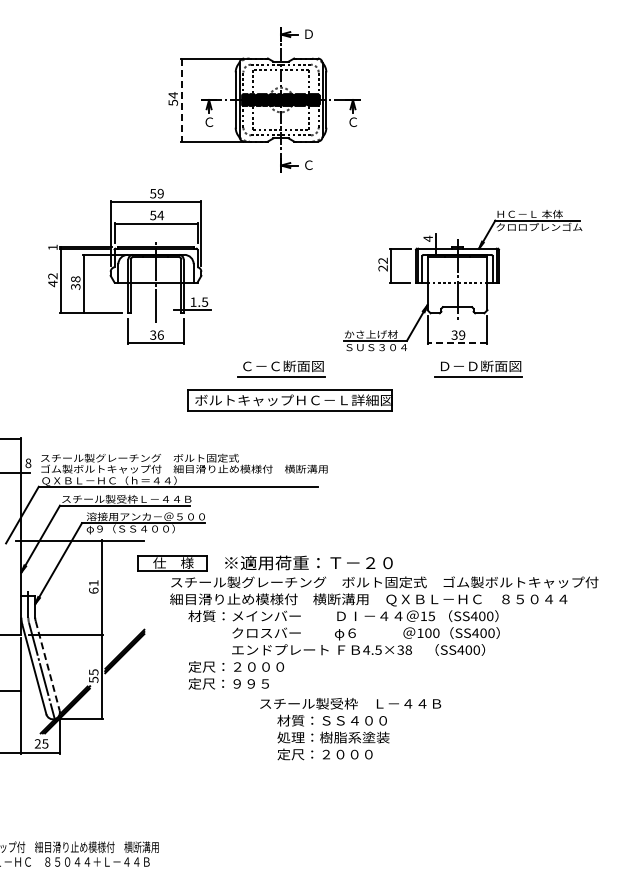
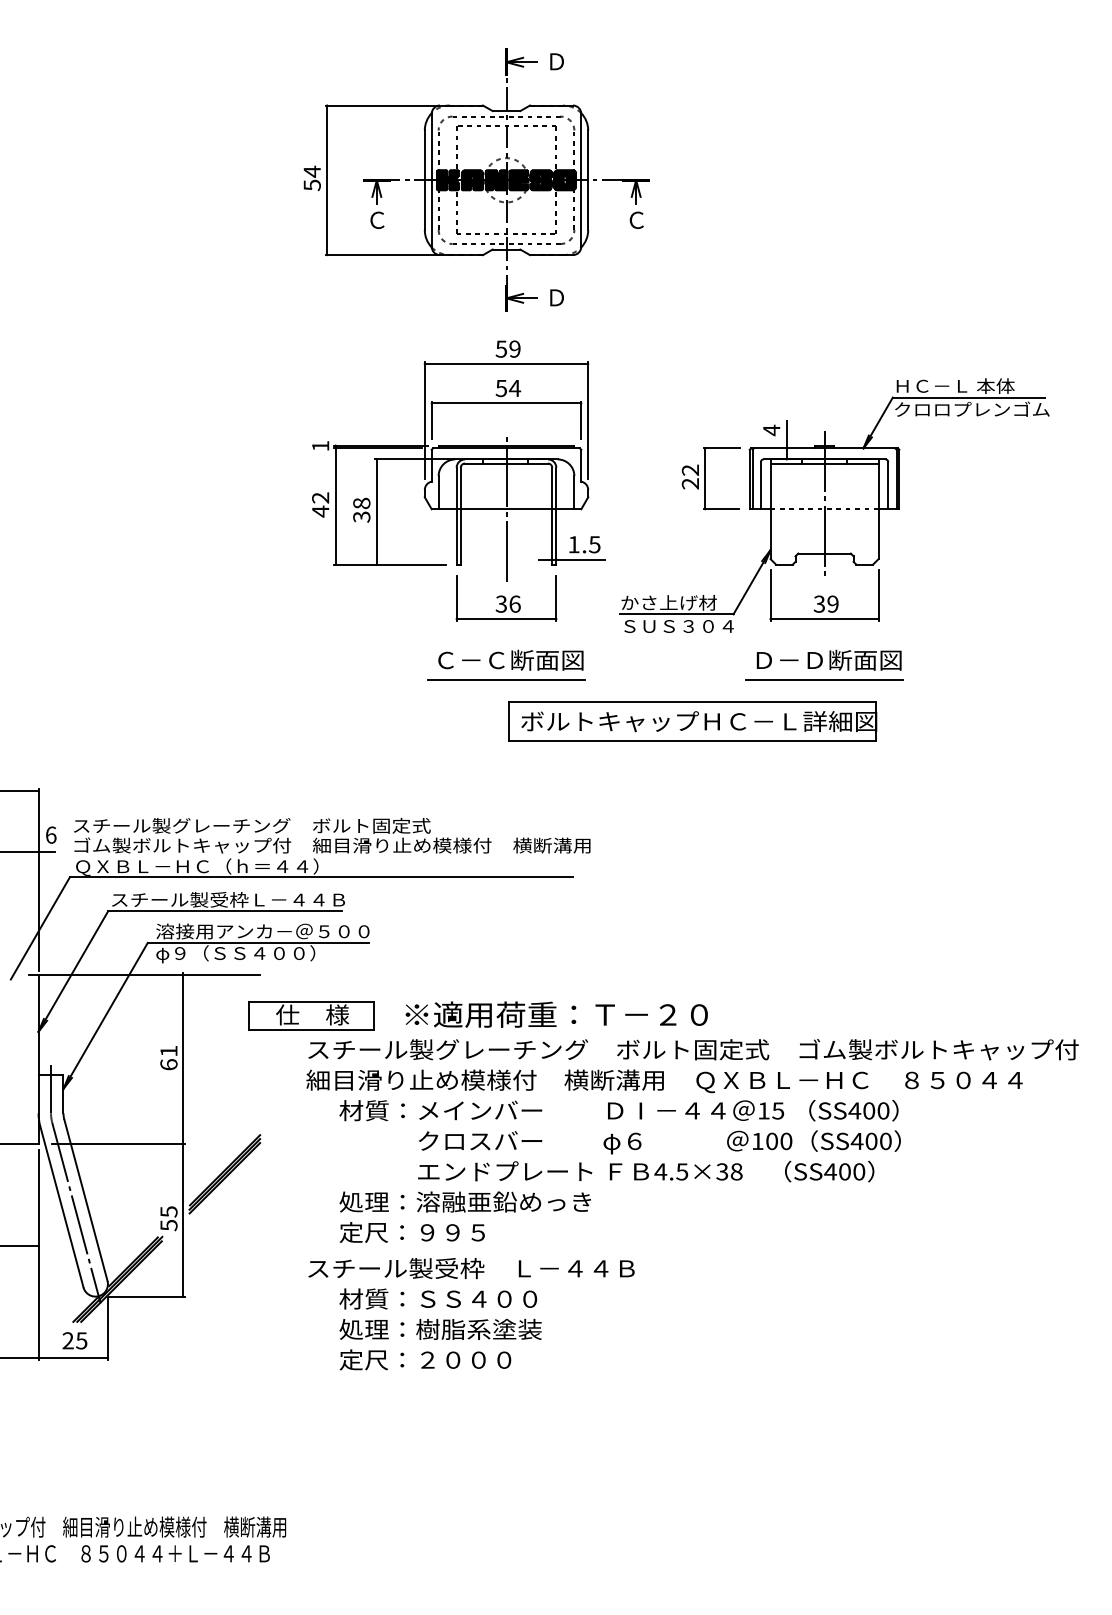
line: (181, 100) -> (327, 181), dashed -> solid
text: (308, 164) -> (556, 296), Ｃ -> Ｄ
part: (129, 266) -> (458, 480), moved
line: (457, 343) -> (824, 619), dashed -> solid
part: (478, 368) -> (824, 664), moved
part: (289, 400) -> (691, 721), moved
text: (28, 462) -> (51, 833), 8 -> 6
line: (47, 666) -> (85, 1201), dashed -> solid
text: (257, 666) -> (464, 1201), 定尺：２０００ -> 処理：溶融亜鉛めっき
text: (350, 729) -> (471, 1314), moved

